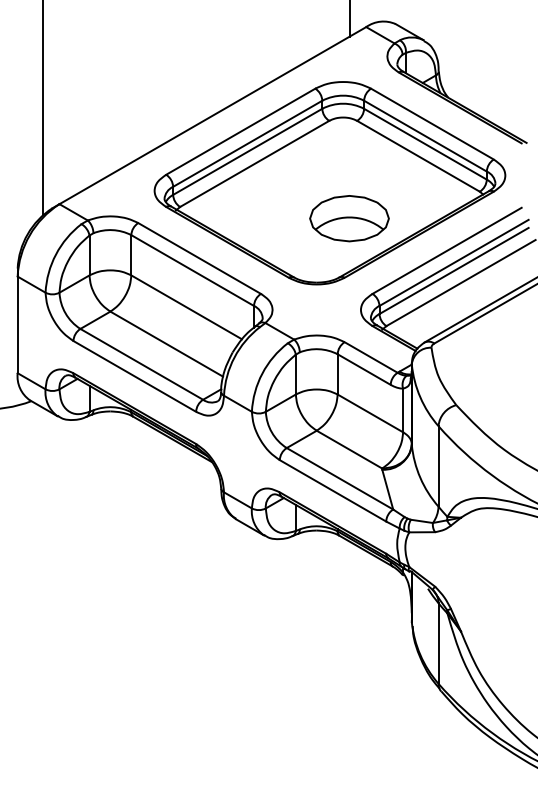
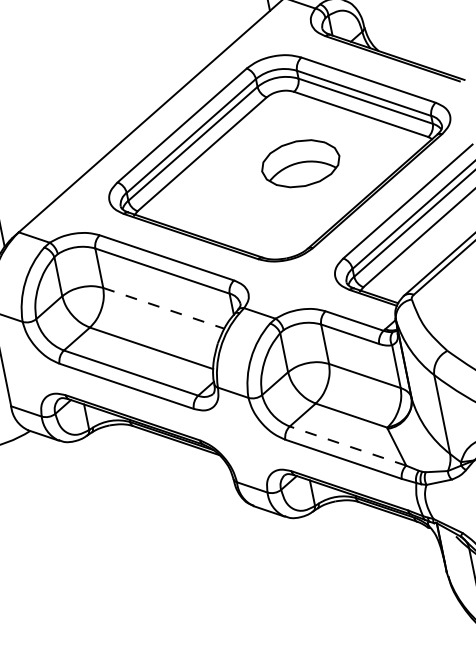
part: (349, 218) -> (300, 163), moved
line: (186, 307) -> (163, 308), solid -> dashed
line: (339, 478) -> (347, 445), solid -> dashed

